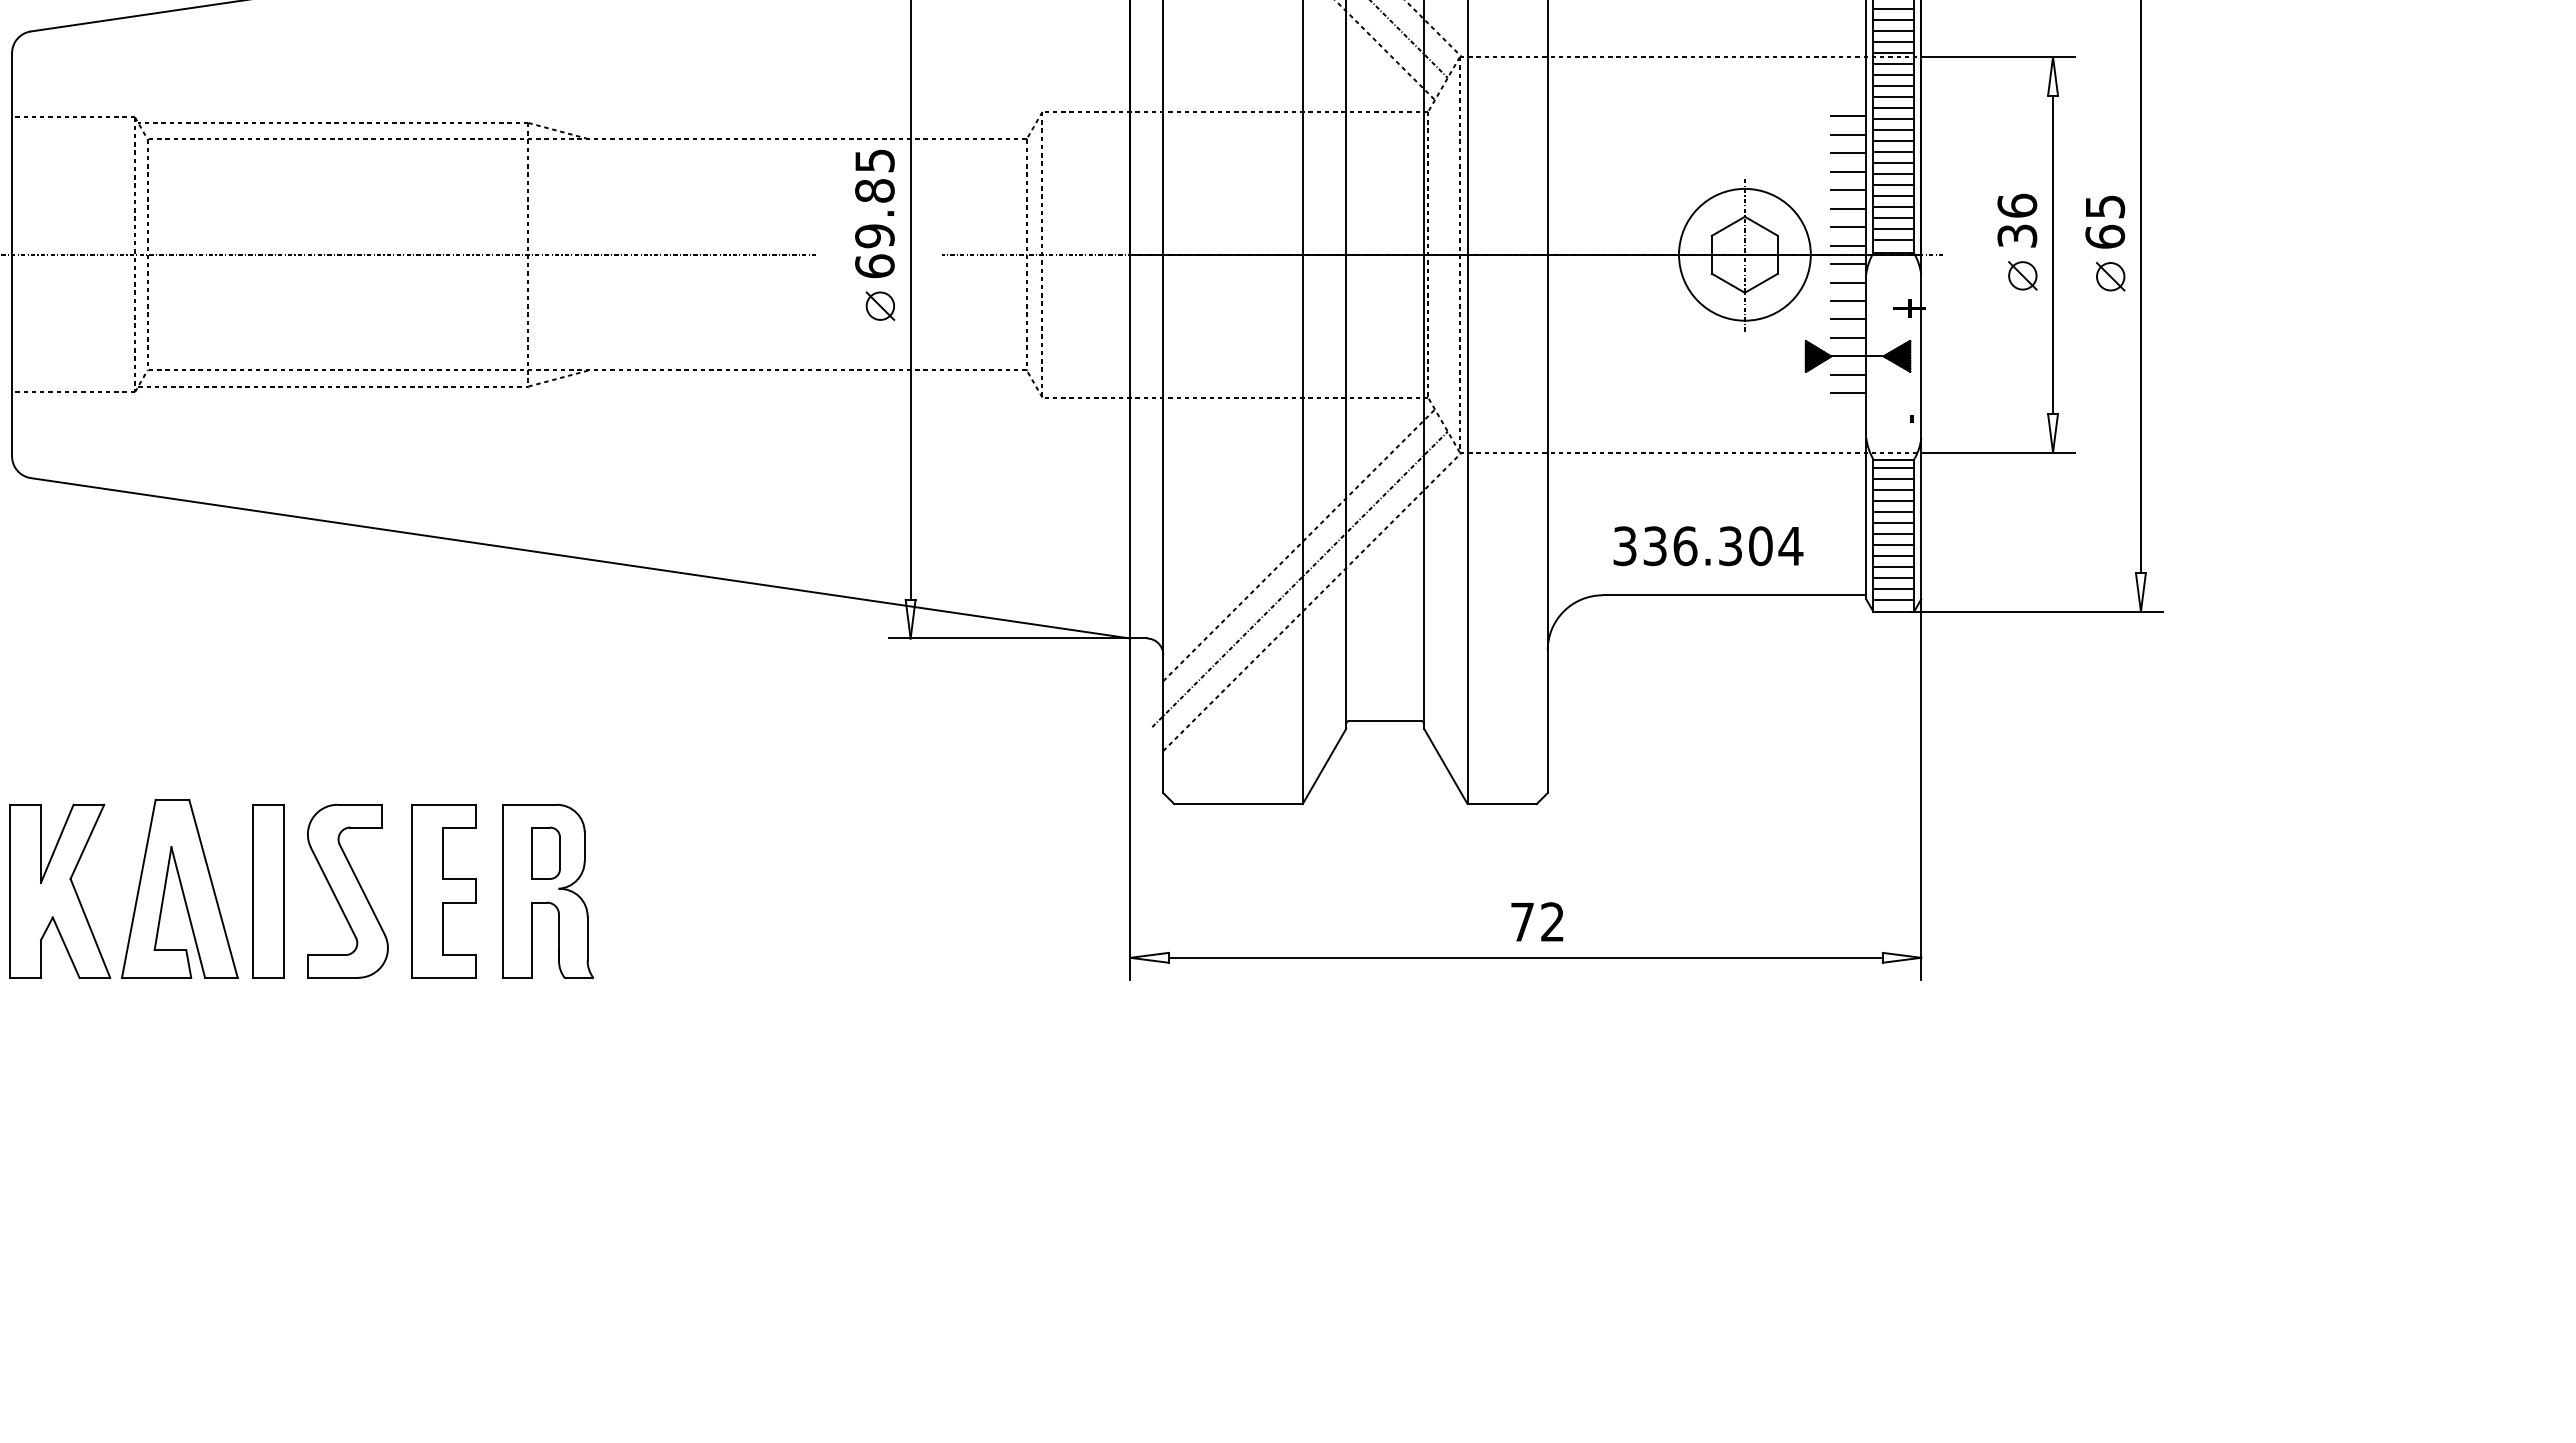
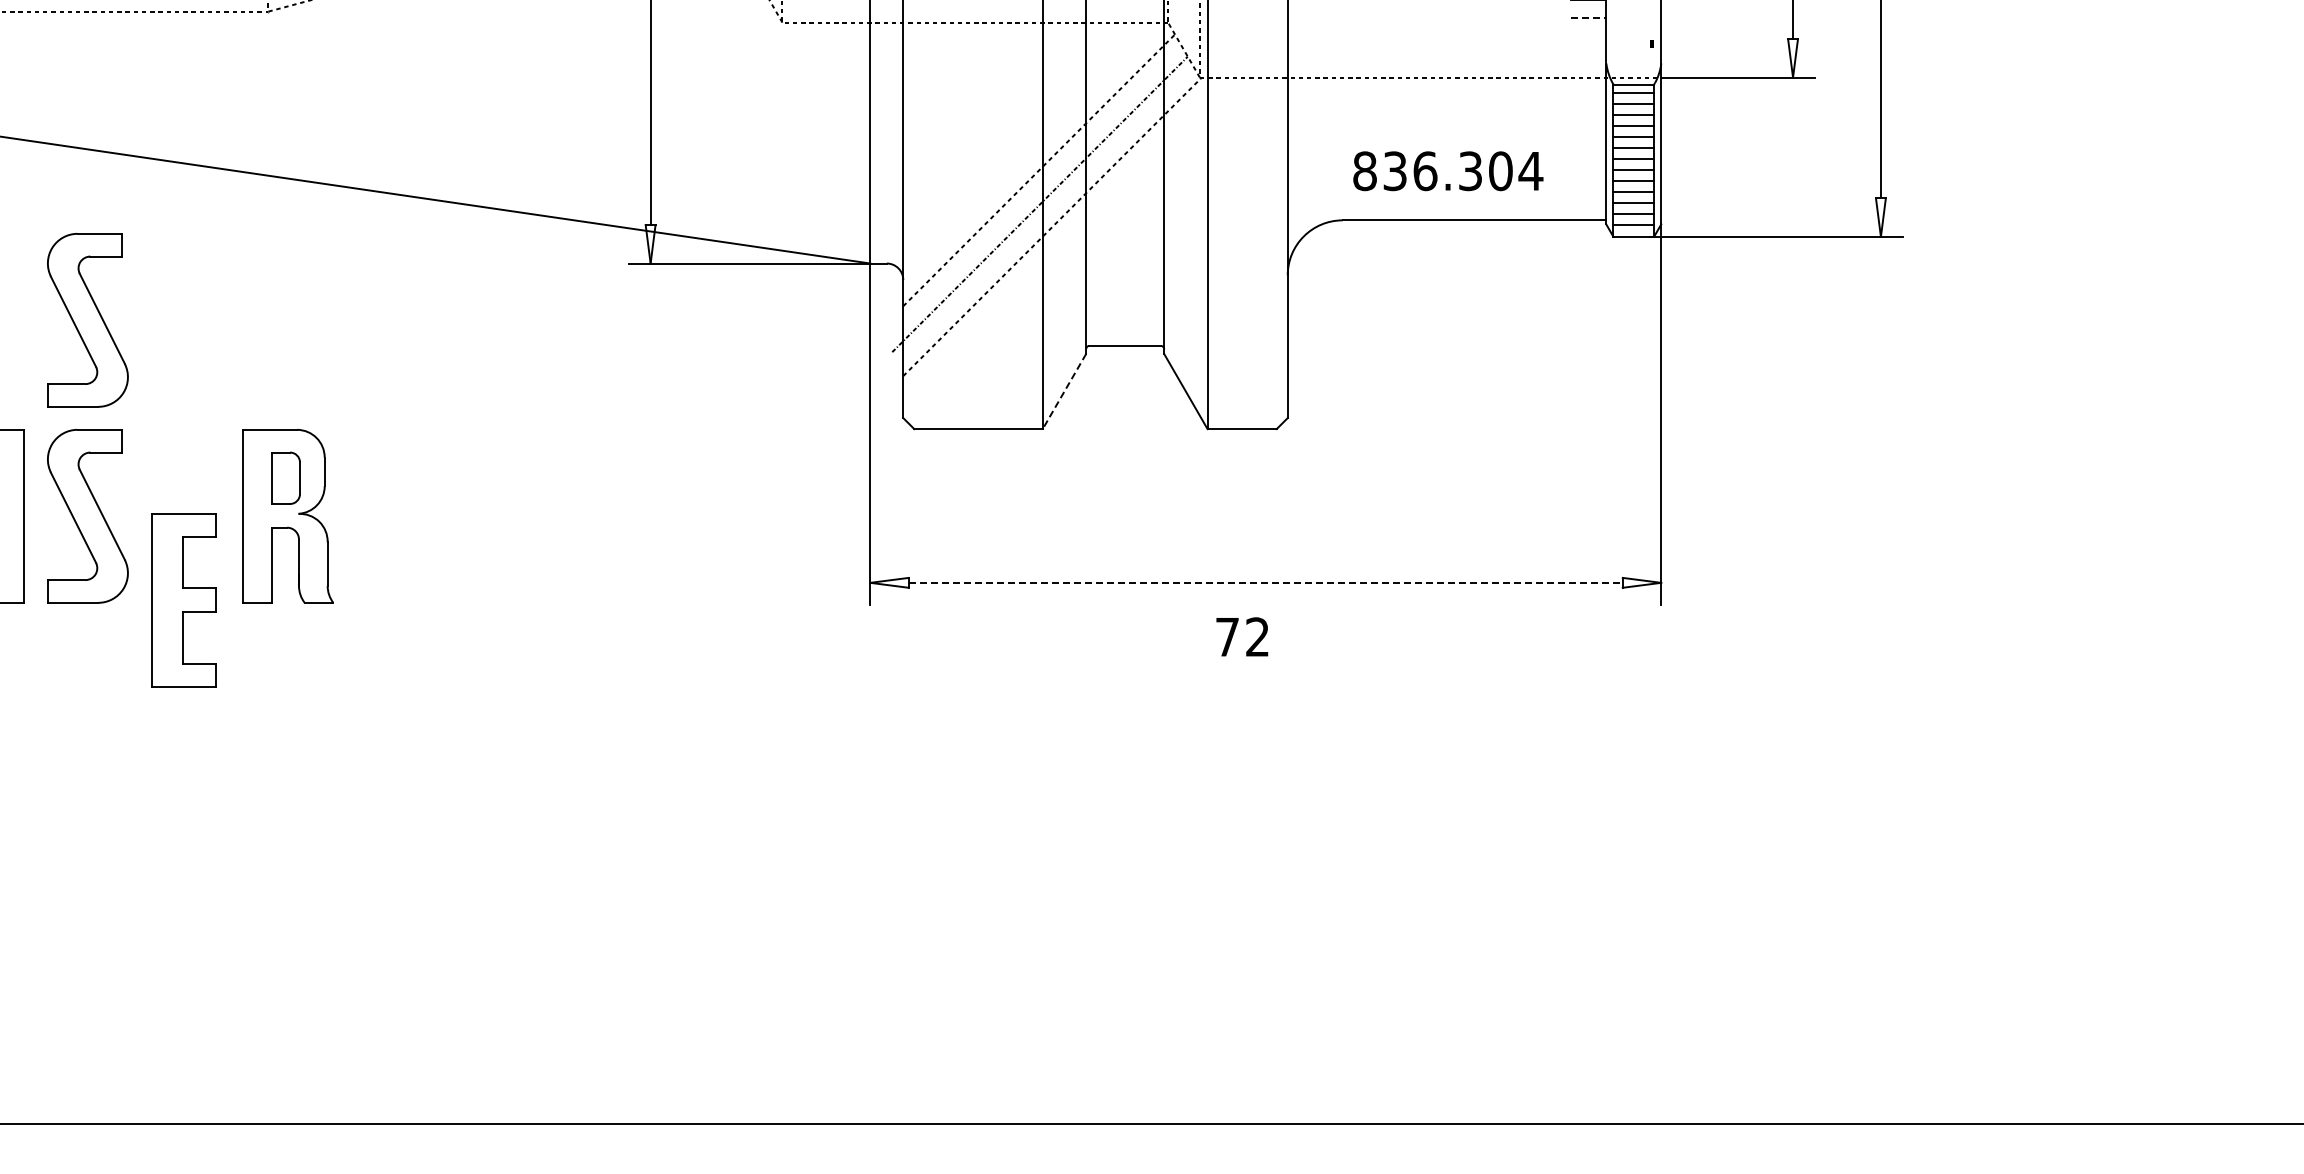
line: (1848, 393) -> (1588, 18), solid -> dashed
text: (1624, 546) -> (1364, 171), 336.304 -> 836.304
part: (347, 694) -> (87, 319), added
line: (1324, 766) -> (1064, 391), solid -> dashed
part: (443, 891) -> (183, 600), moved
text: (1537, 921) -> (1242, 636), moved
line: (1526, 957) -> (1266, 582), solid -> dashed

